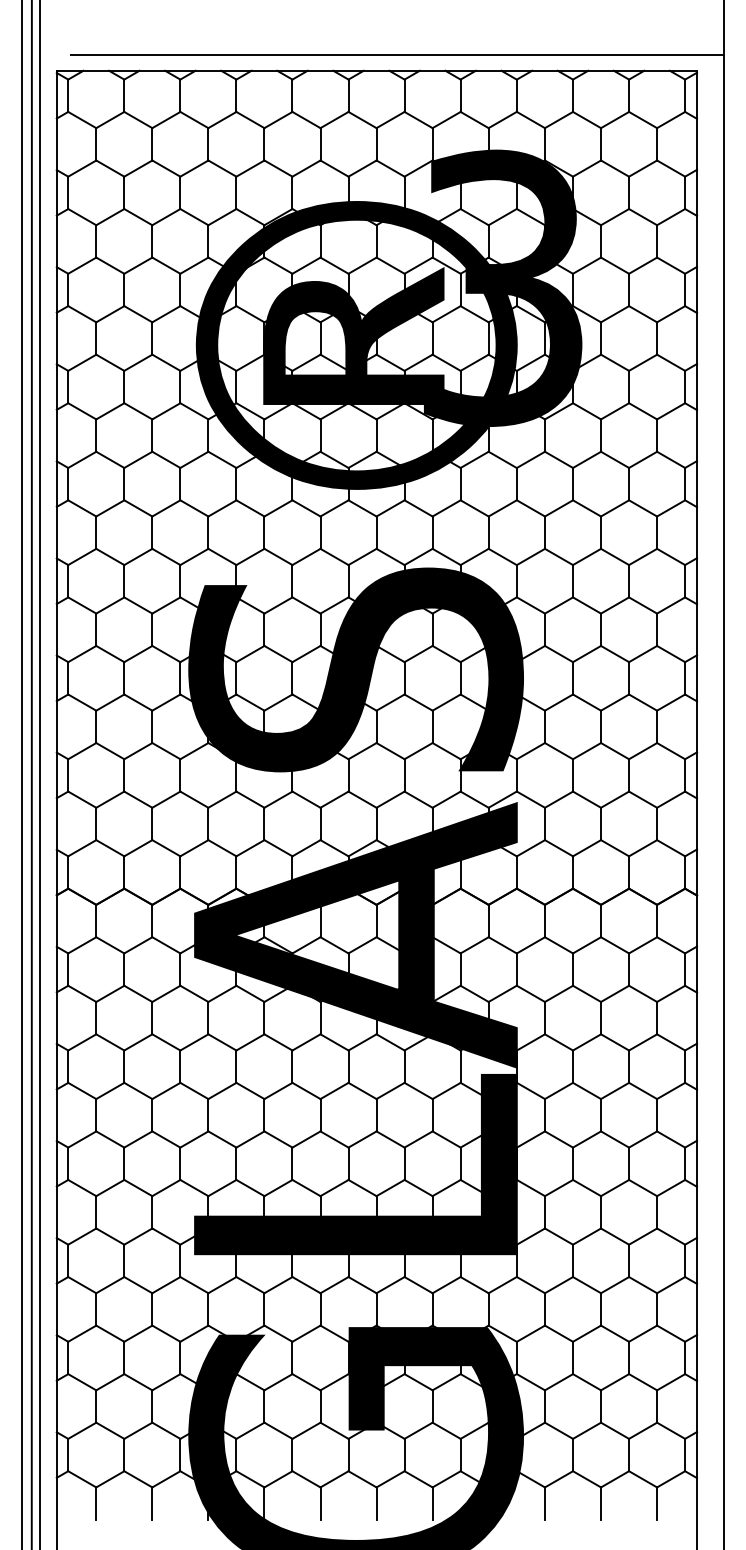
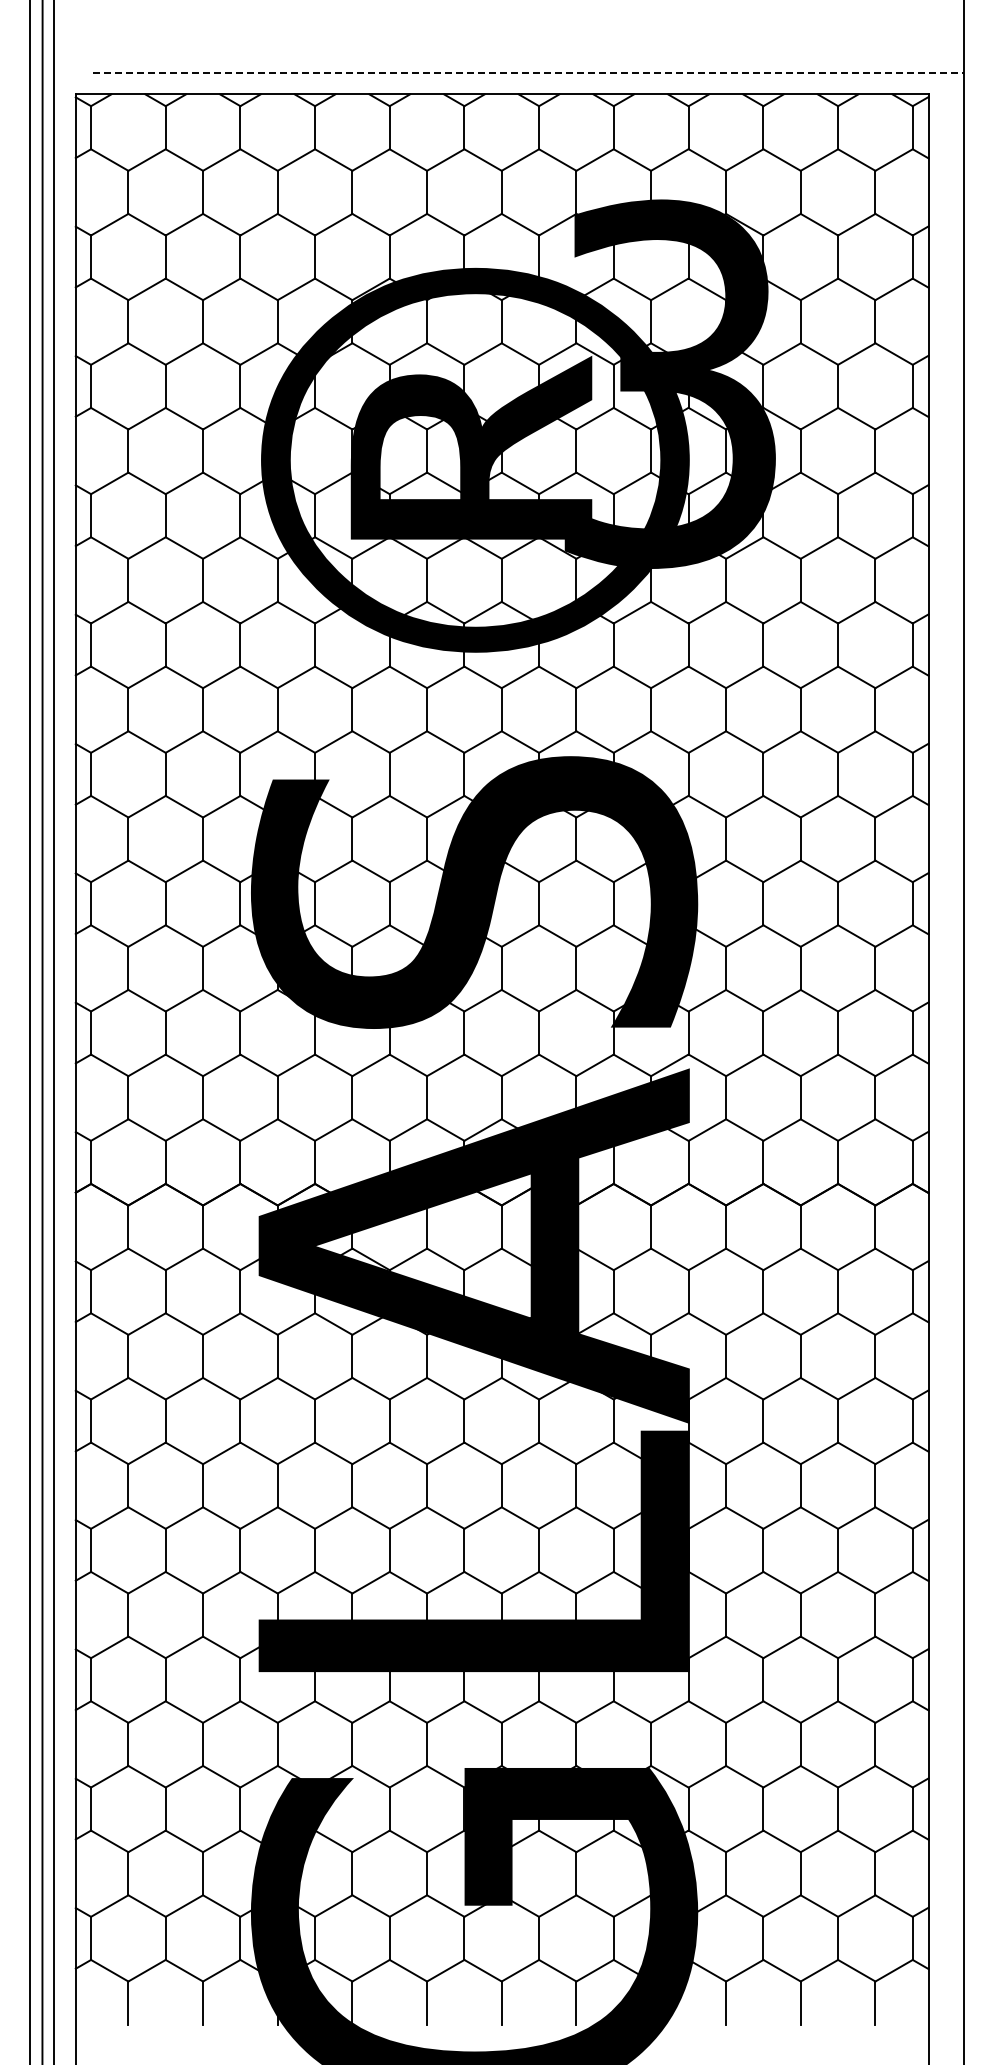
line: (397, 54) -> (529, 72), solid -> dashed

